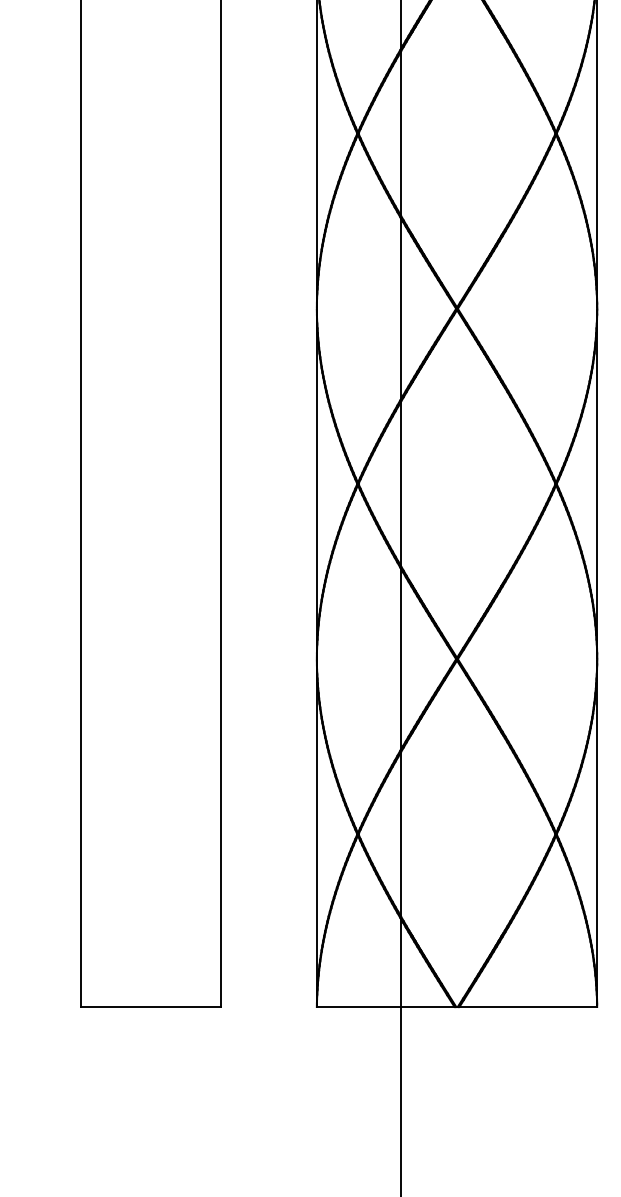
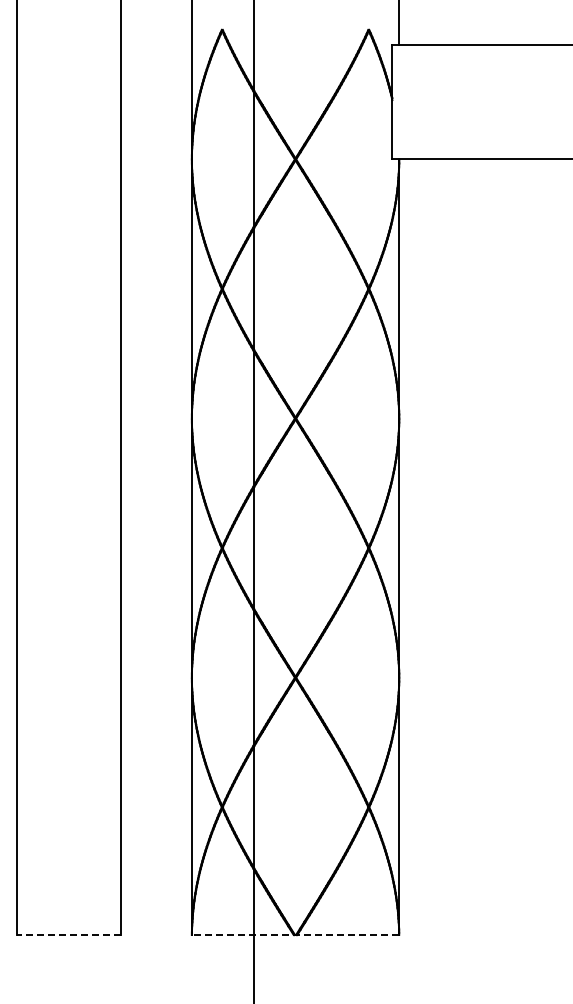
line: (151, 1006) -> (69, 934), solid -> dashed
line: (456, 1006) -> (295, 934), solid -> dashed

